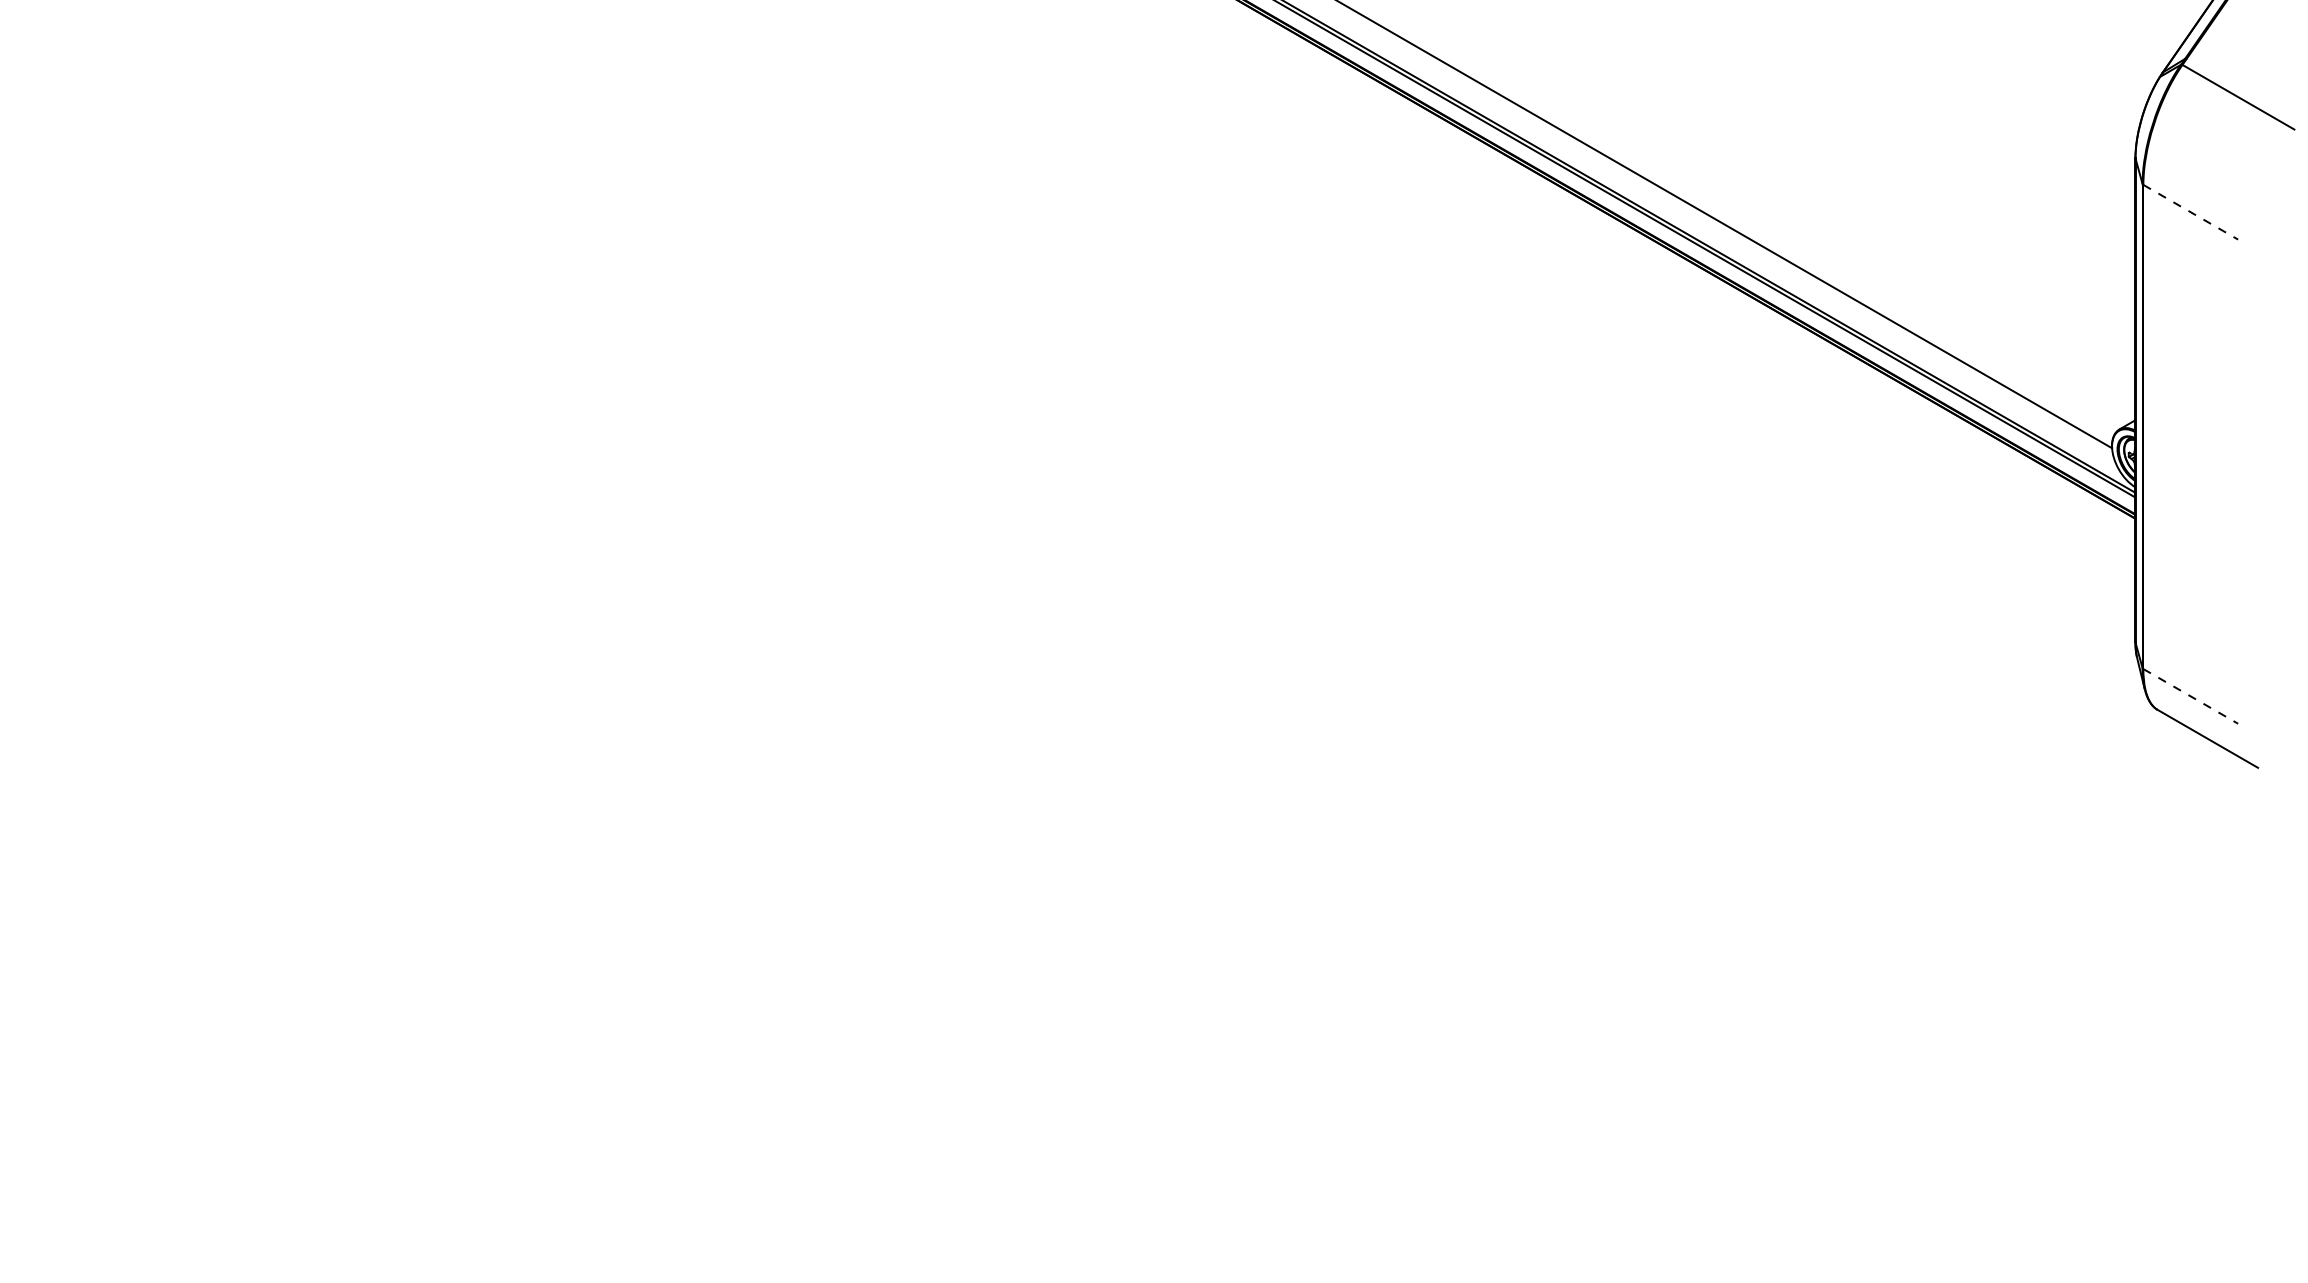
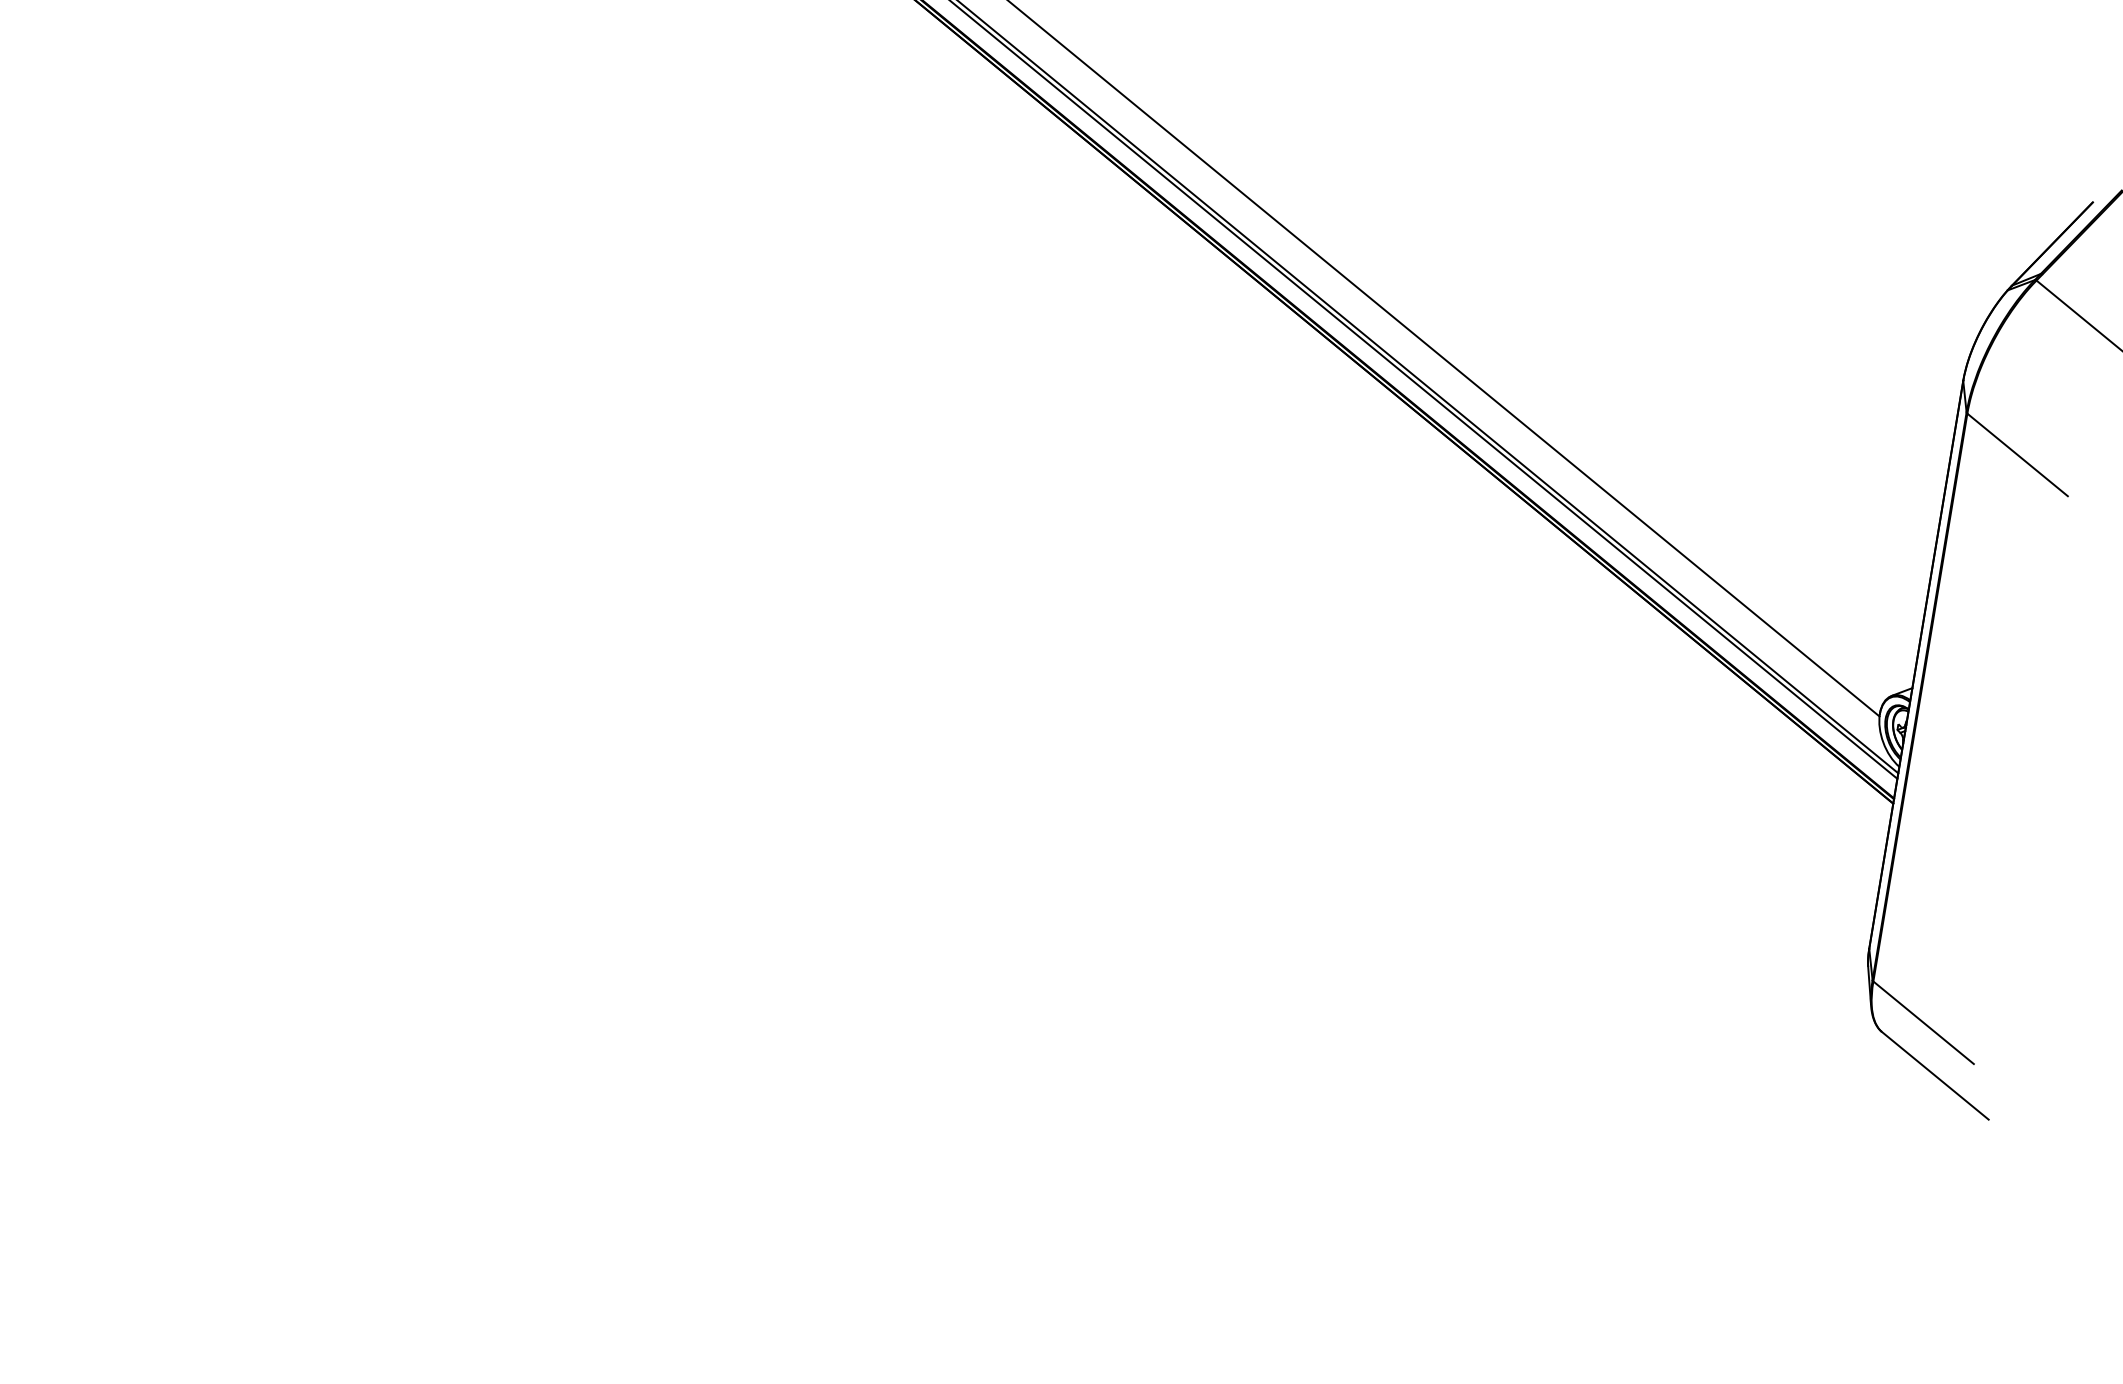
line: (2190, 212) -> (2017, 455), dashed -> solid
line: (2190, 696) -> (1923, 1022), dashed -> solid

